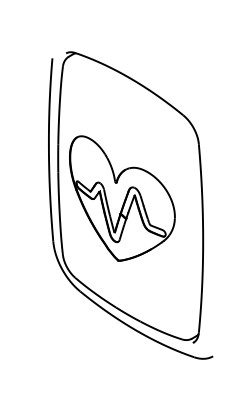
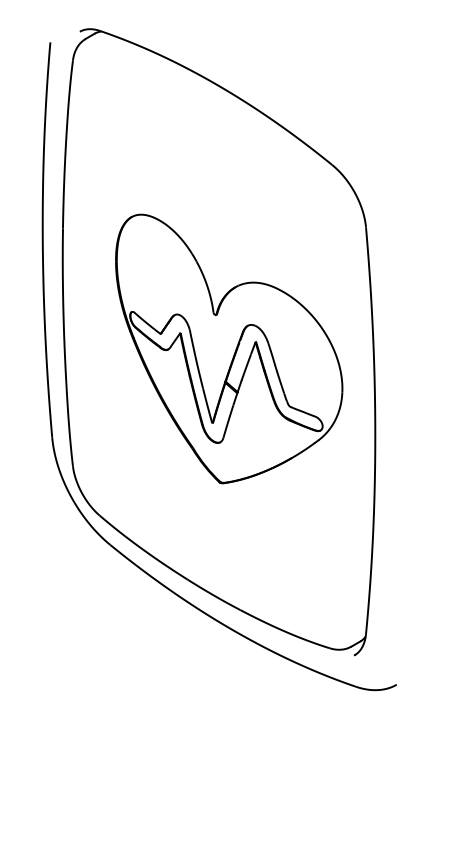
part: (122, 198) -> (229, 348), moved

